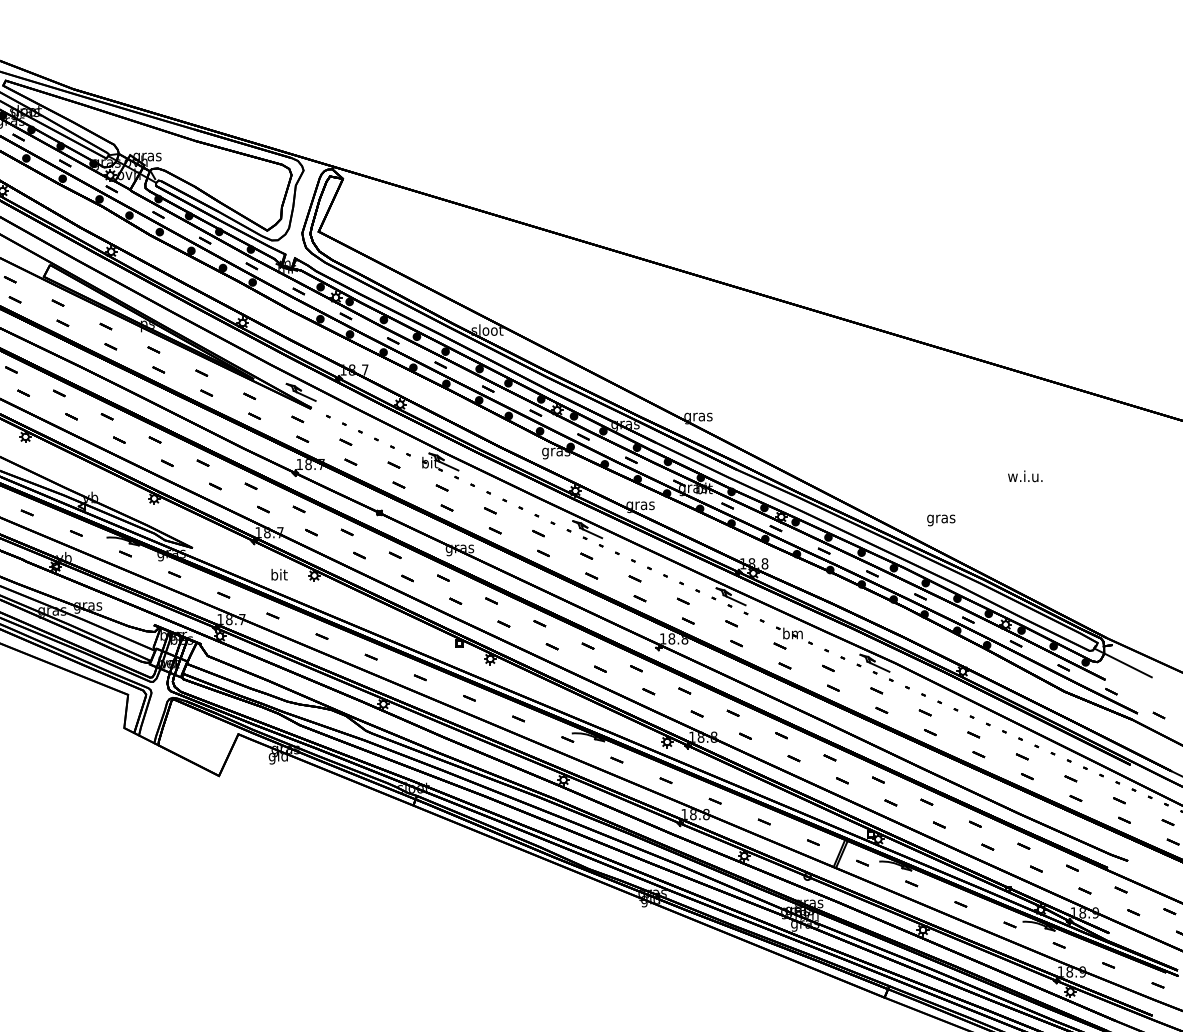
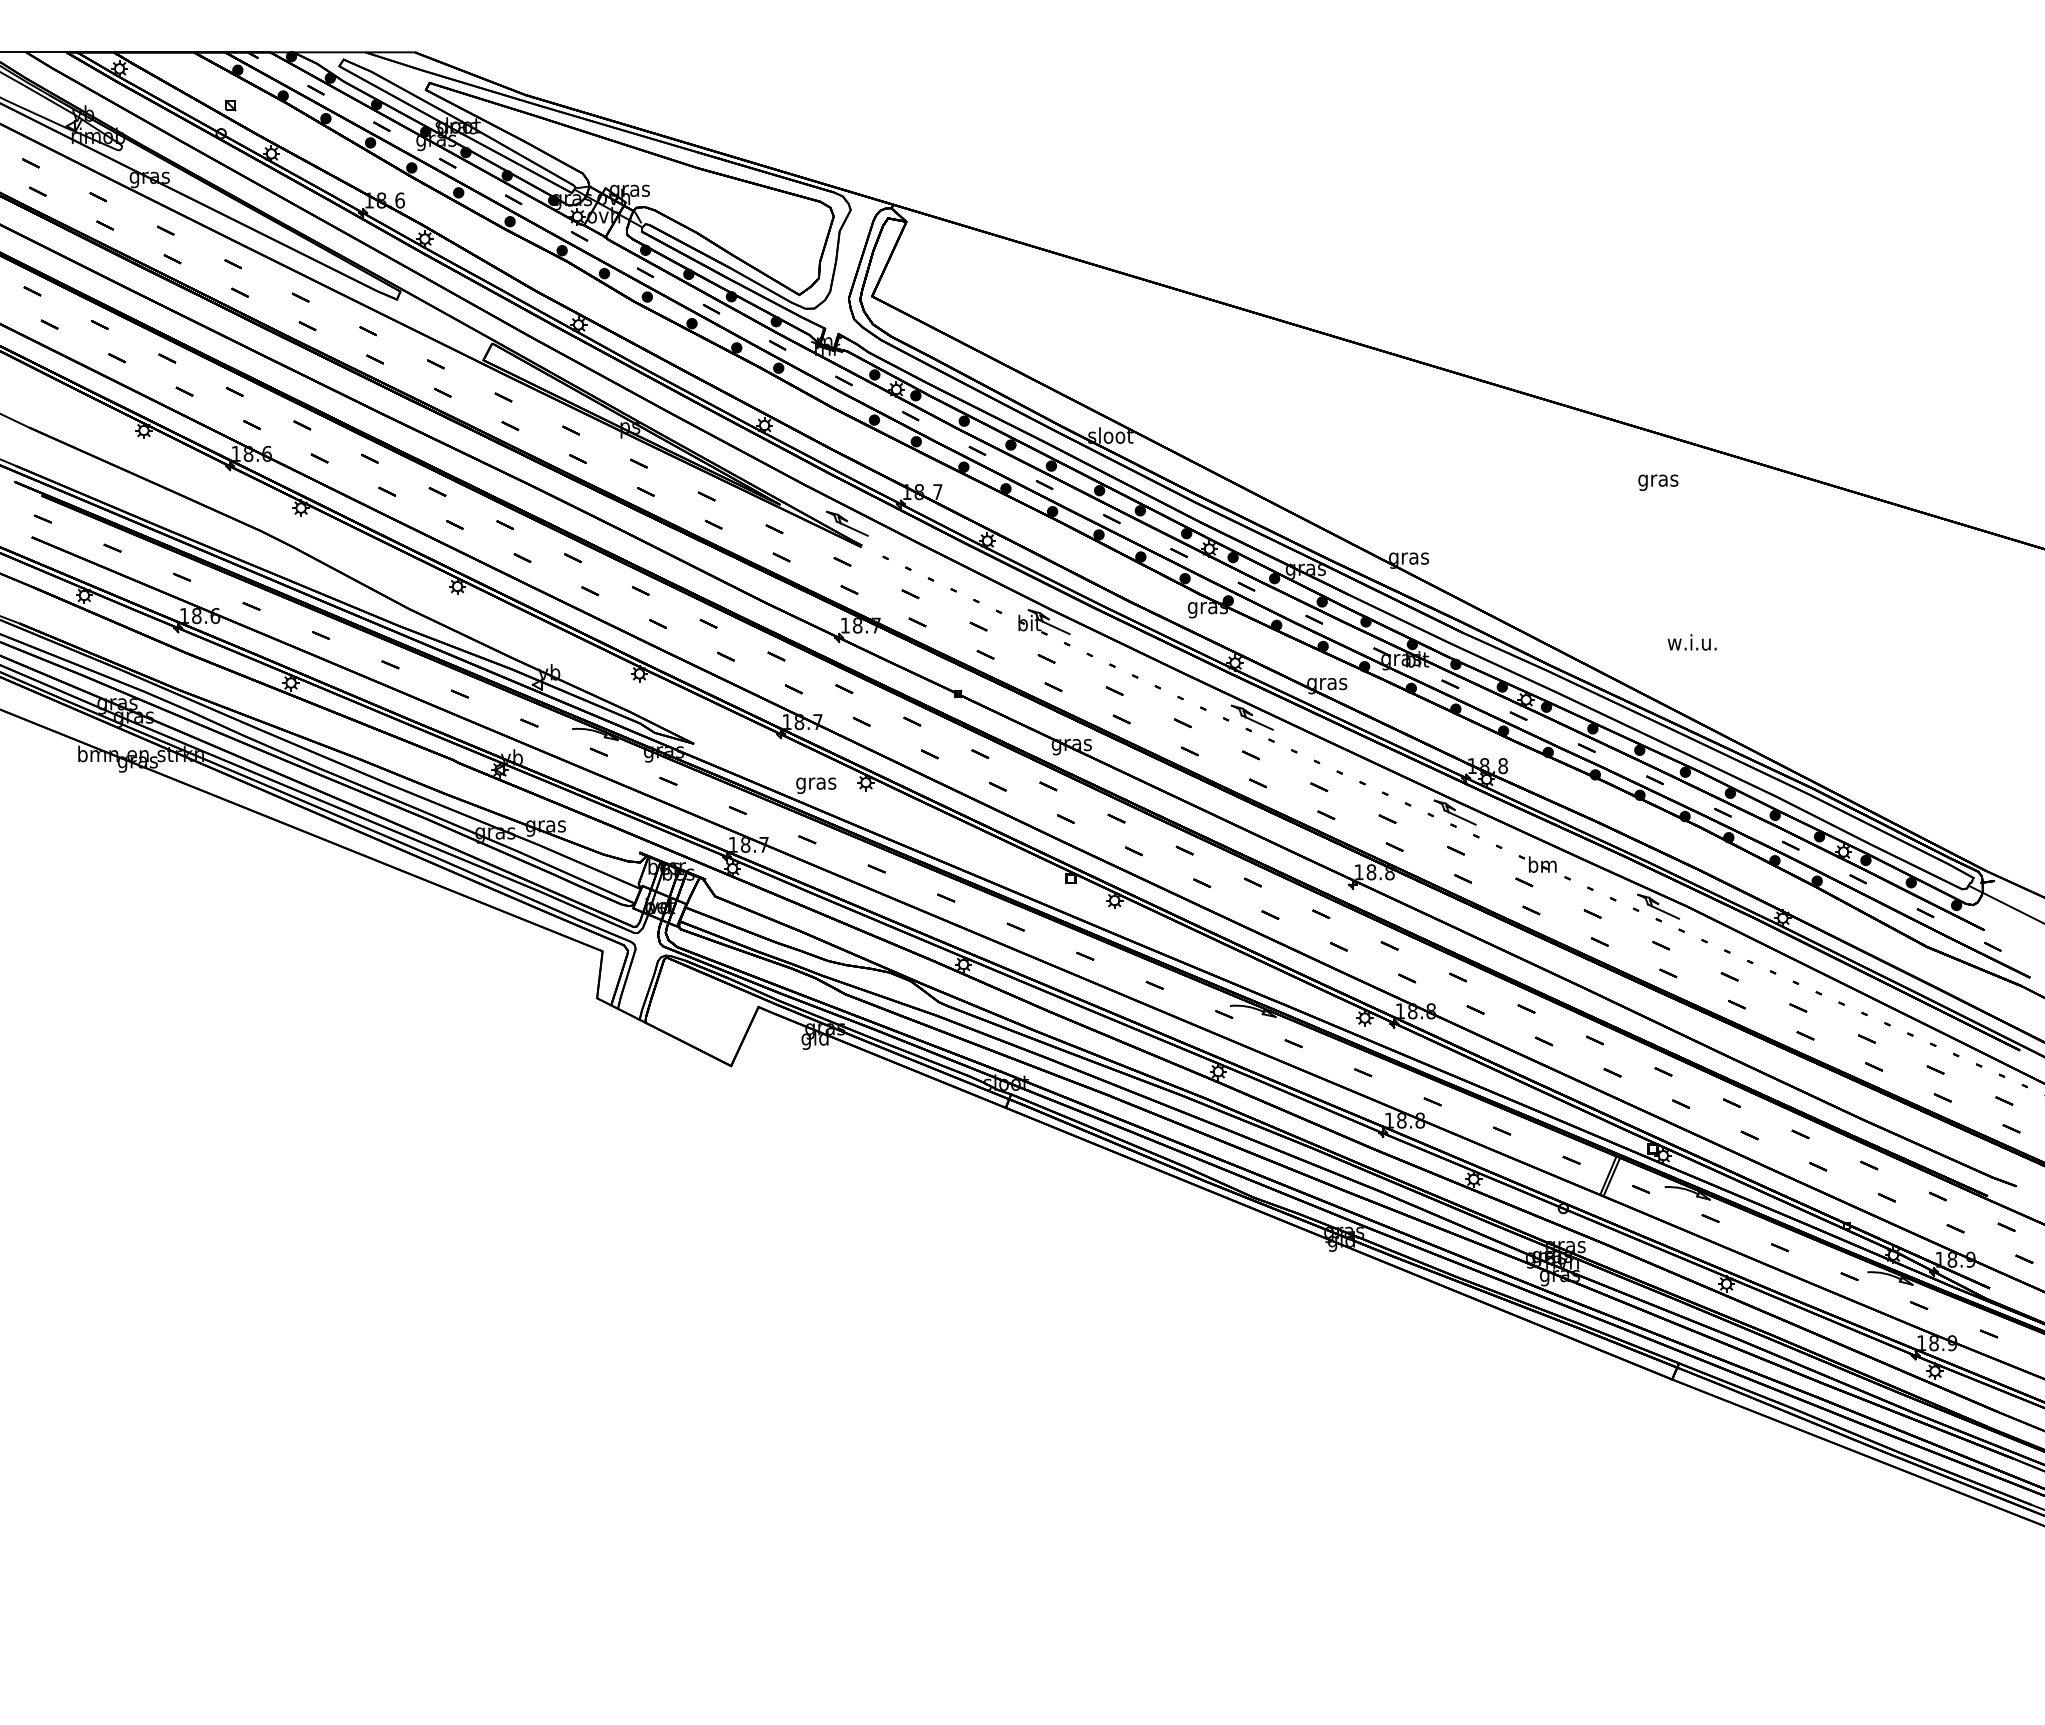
text: (1024, 476) -> (1691, 642), moved
text: (941, 520) -> (1658, 482), moved
text: (279, 576) -> (816, 783), bit -> gras

